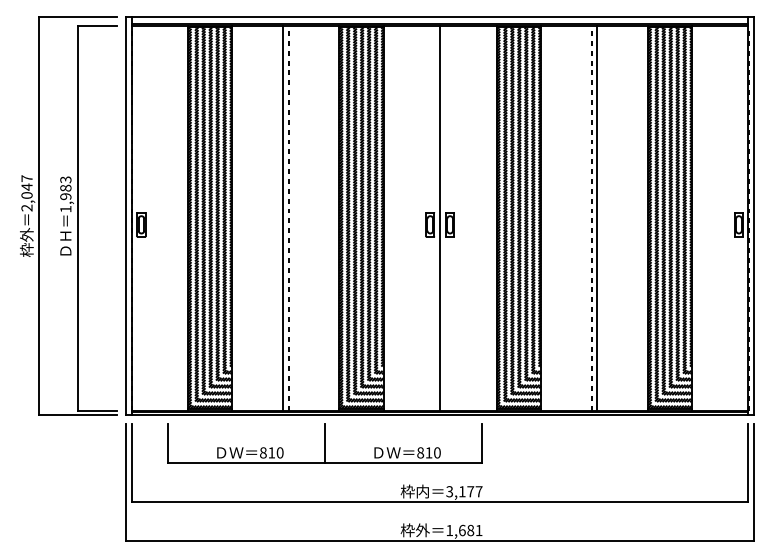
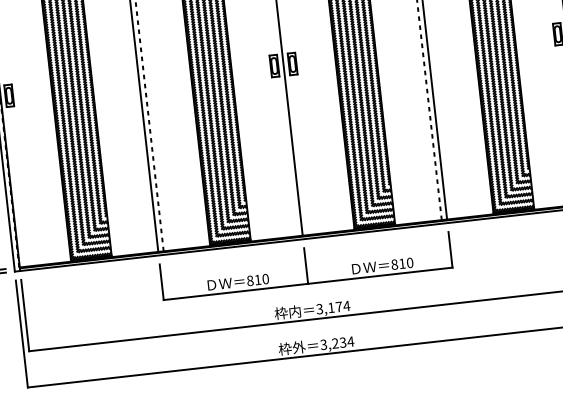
part: (324, 443) -> (305, 265), moved
text: (478, 491) -> (346, 305), 3,177 -> 3,174
text: (464, 530) -> (337, 343), 1,681 -> 3,234

